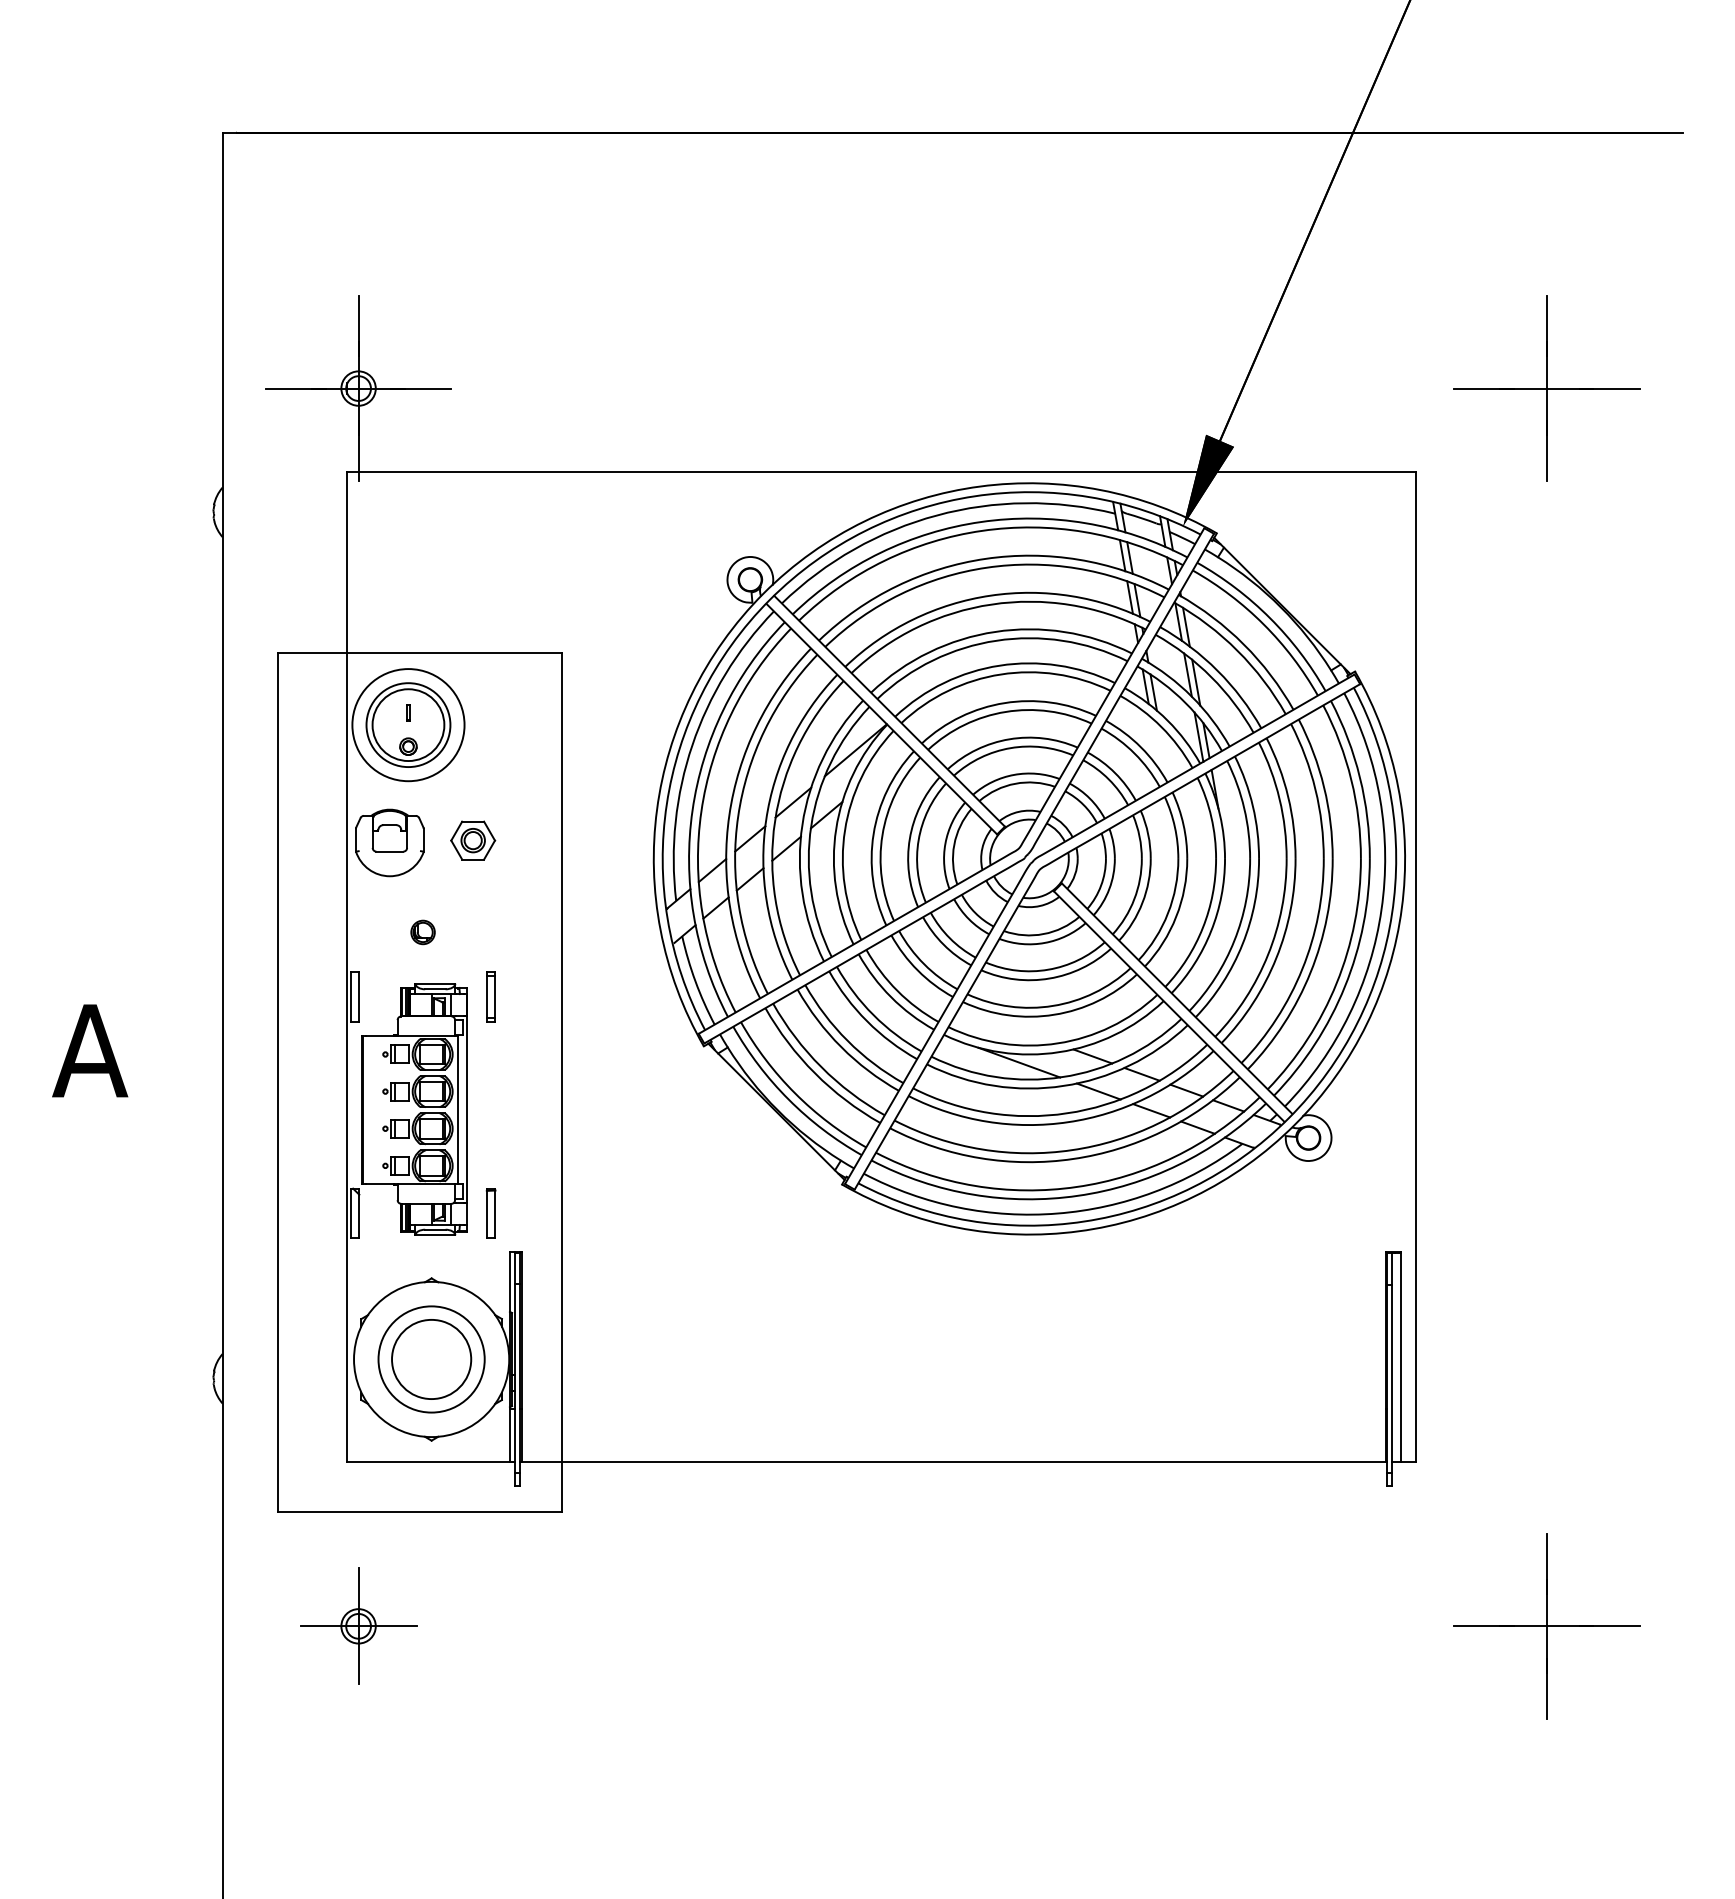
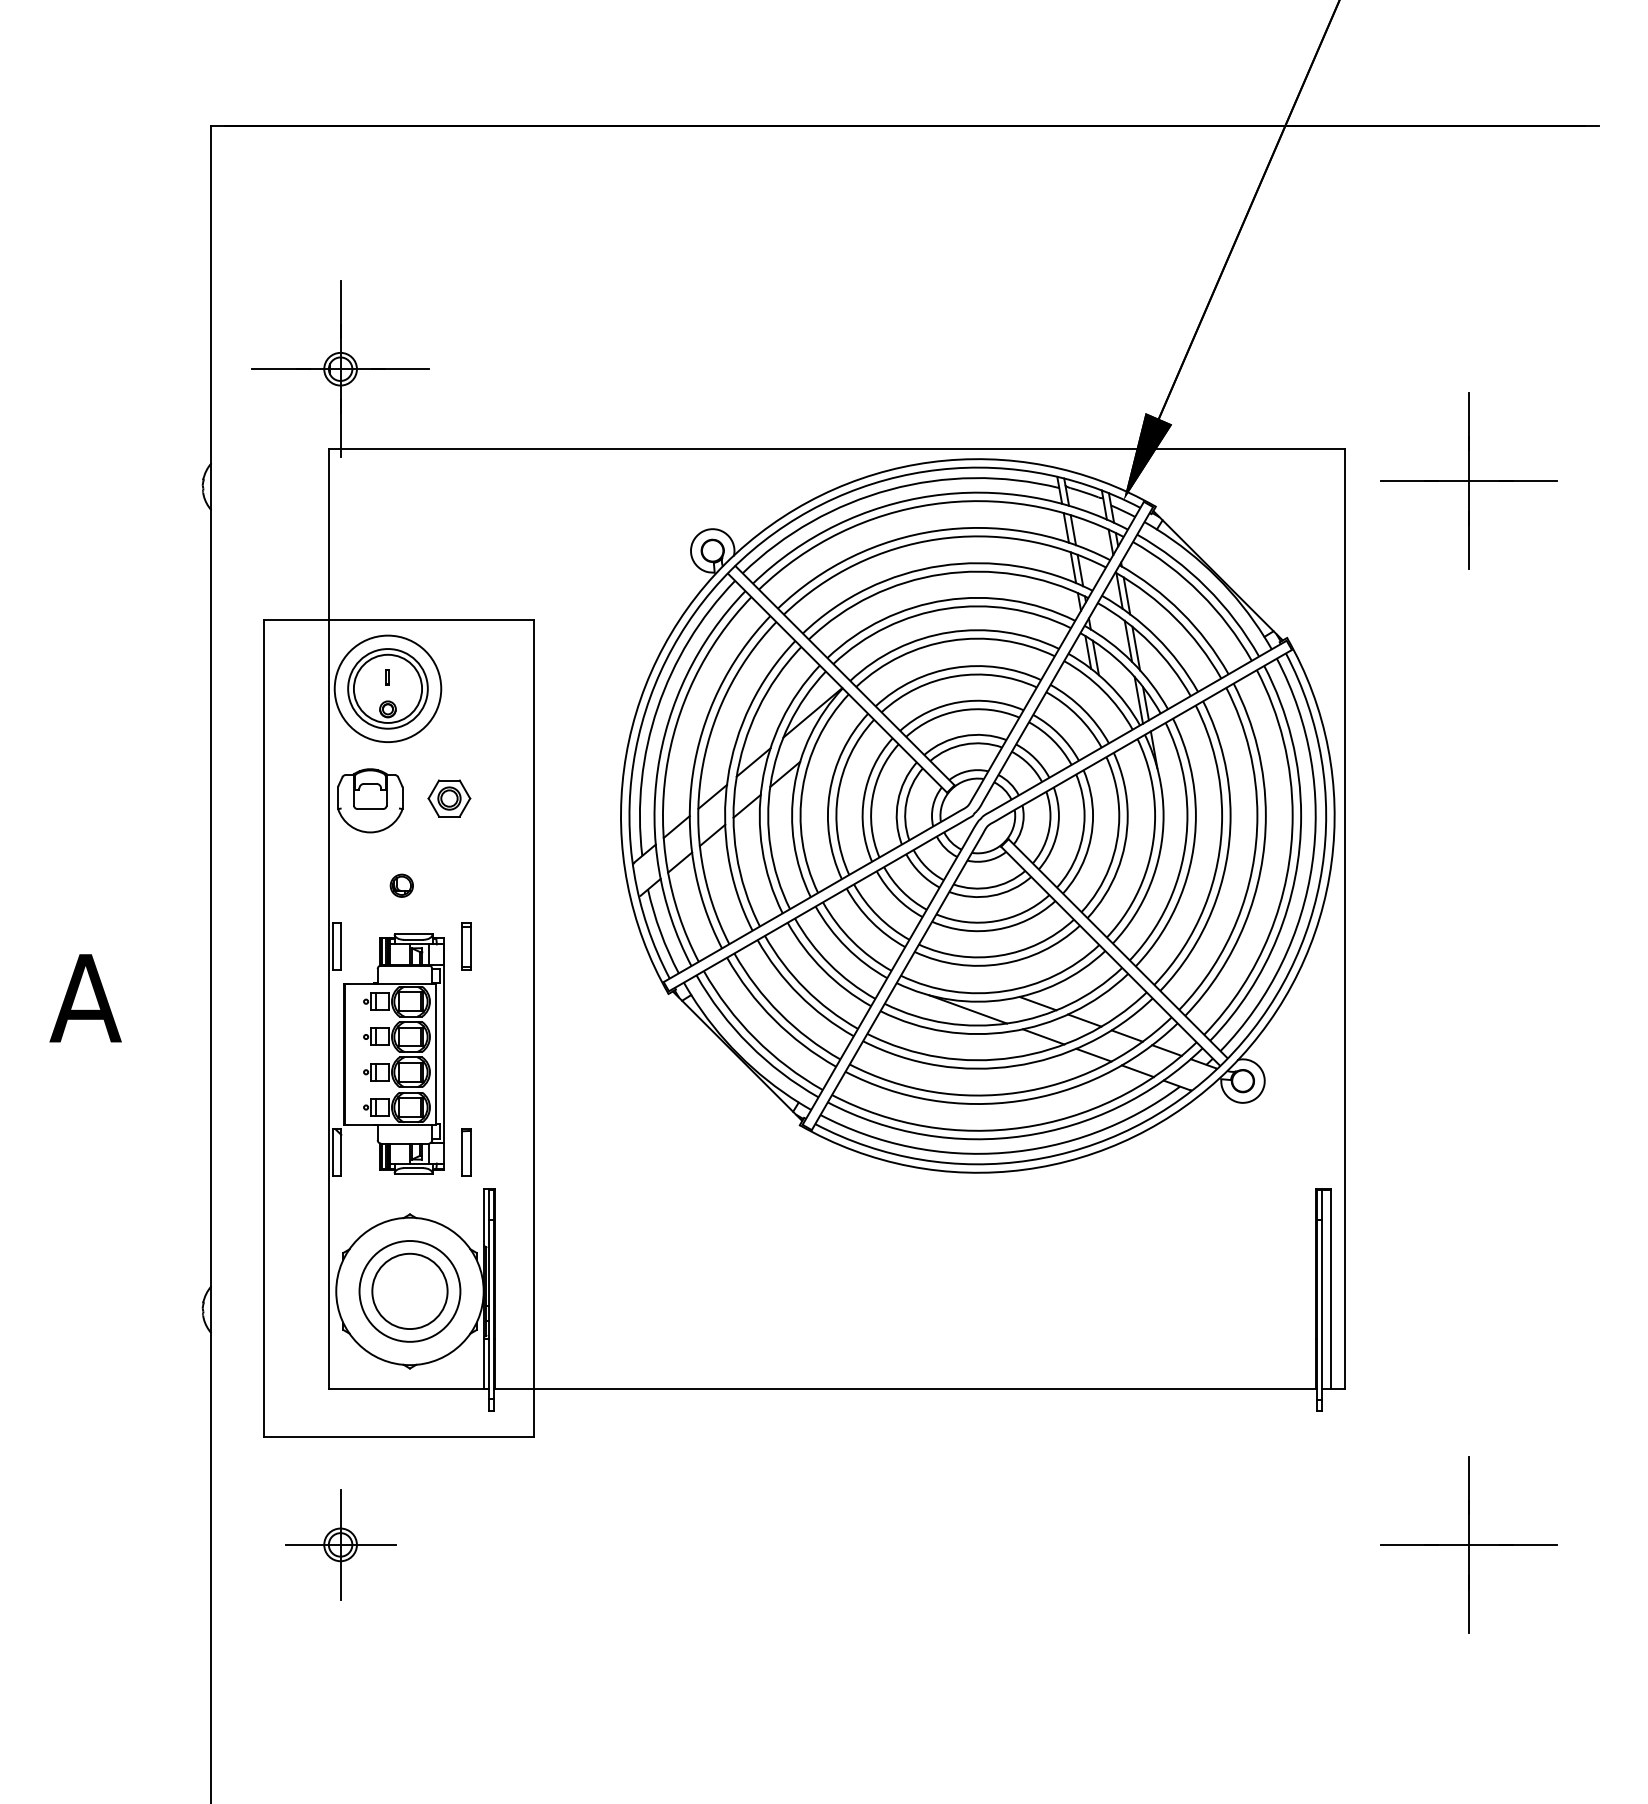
part: (1546, 387) -> (1468, 480), moved

